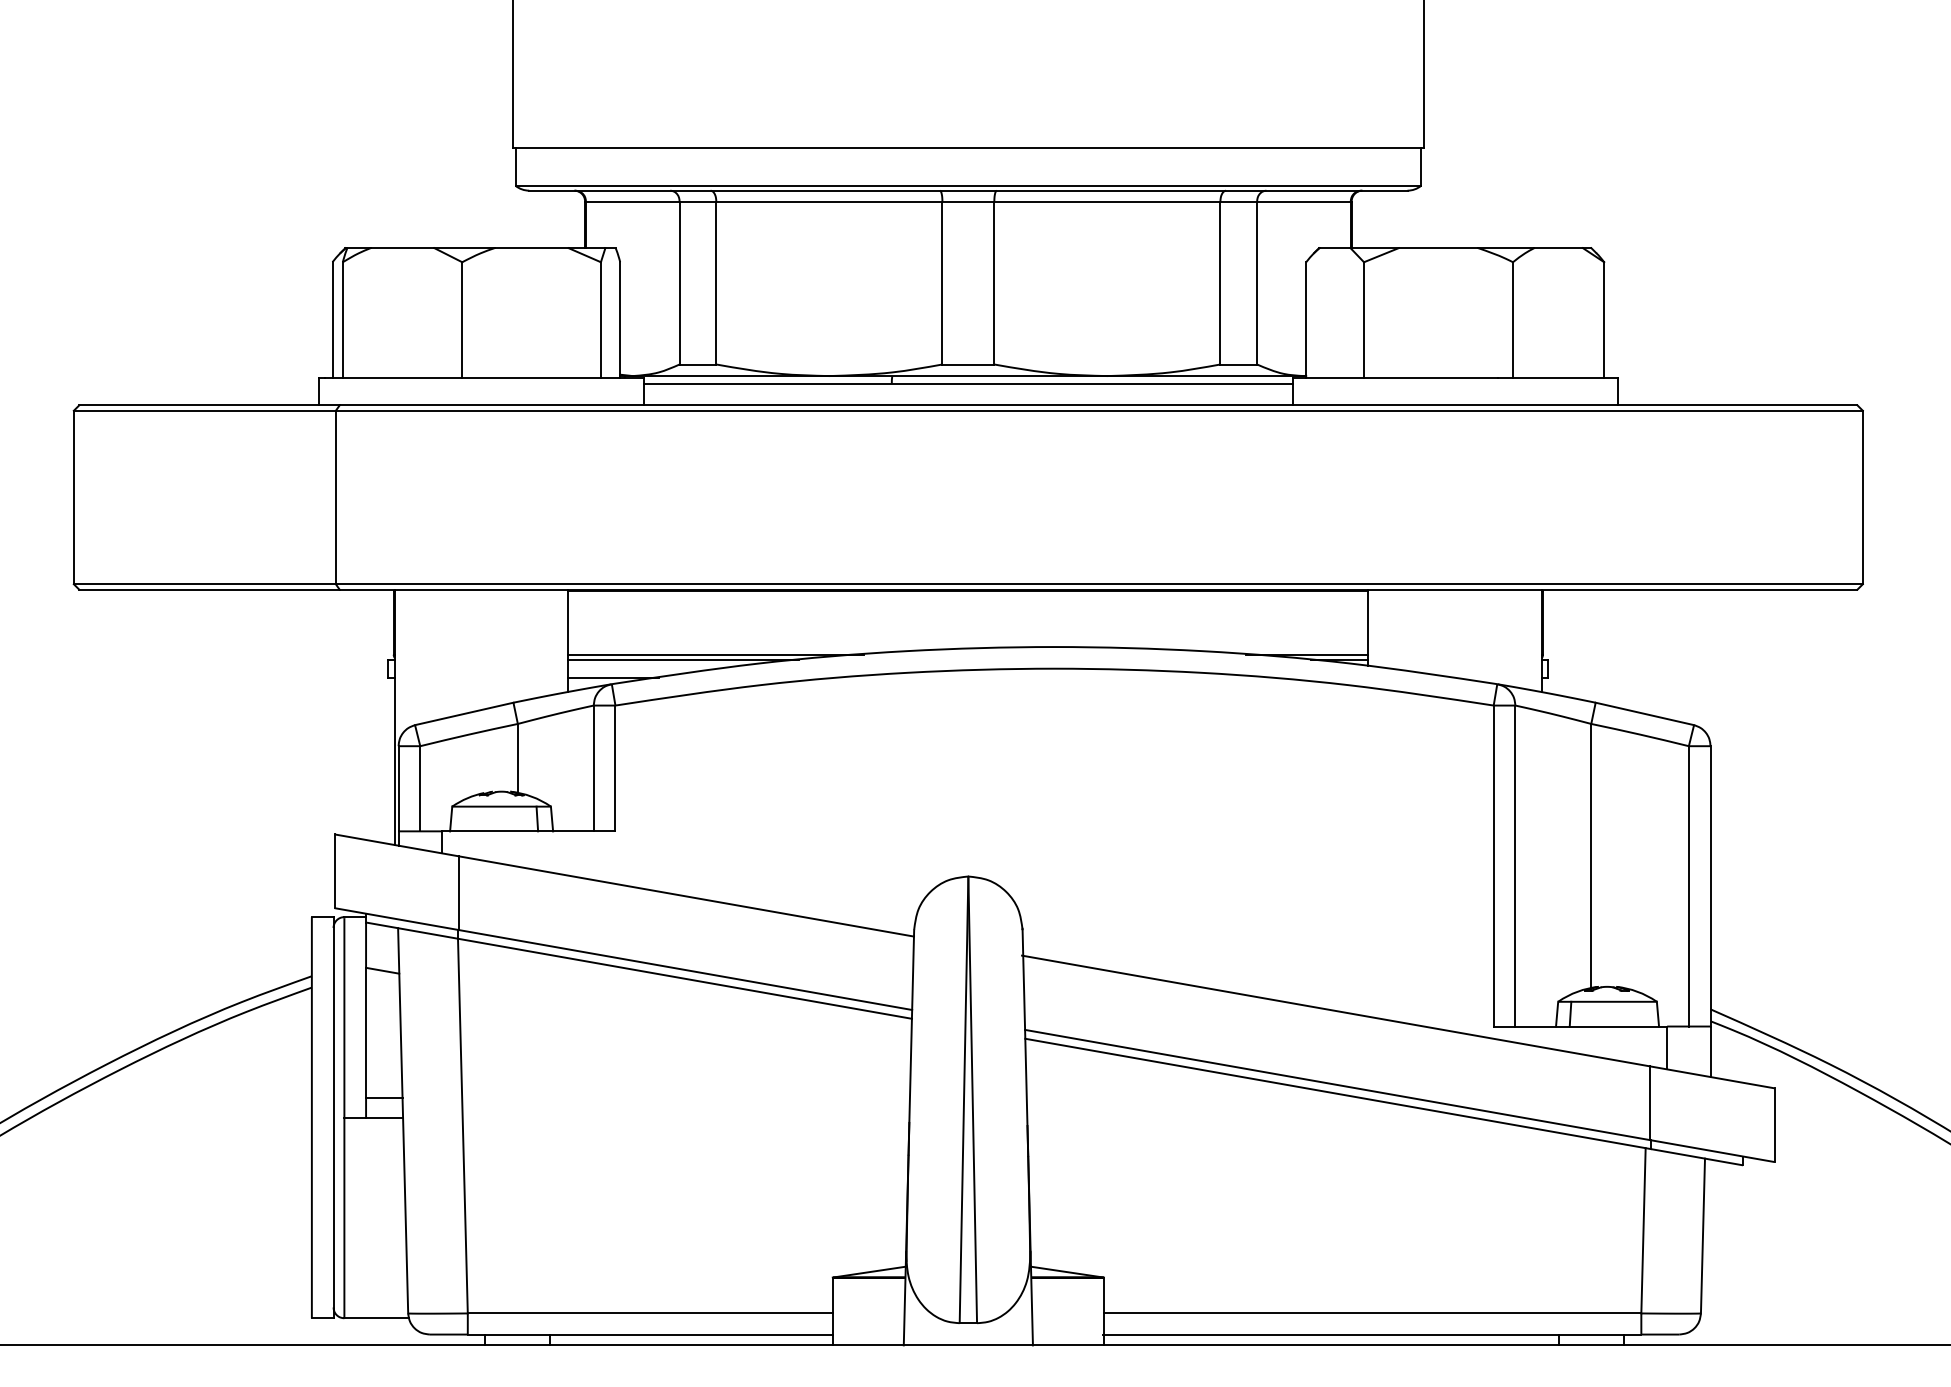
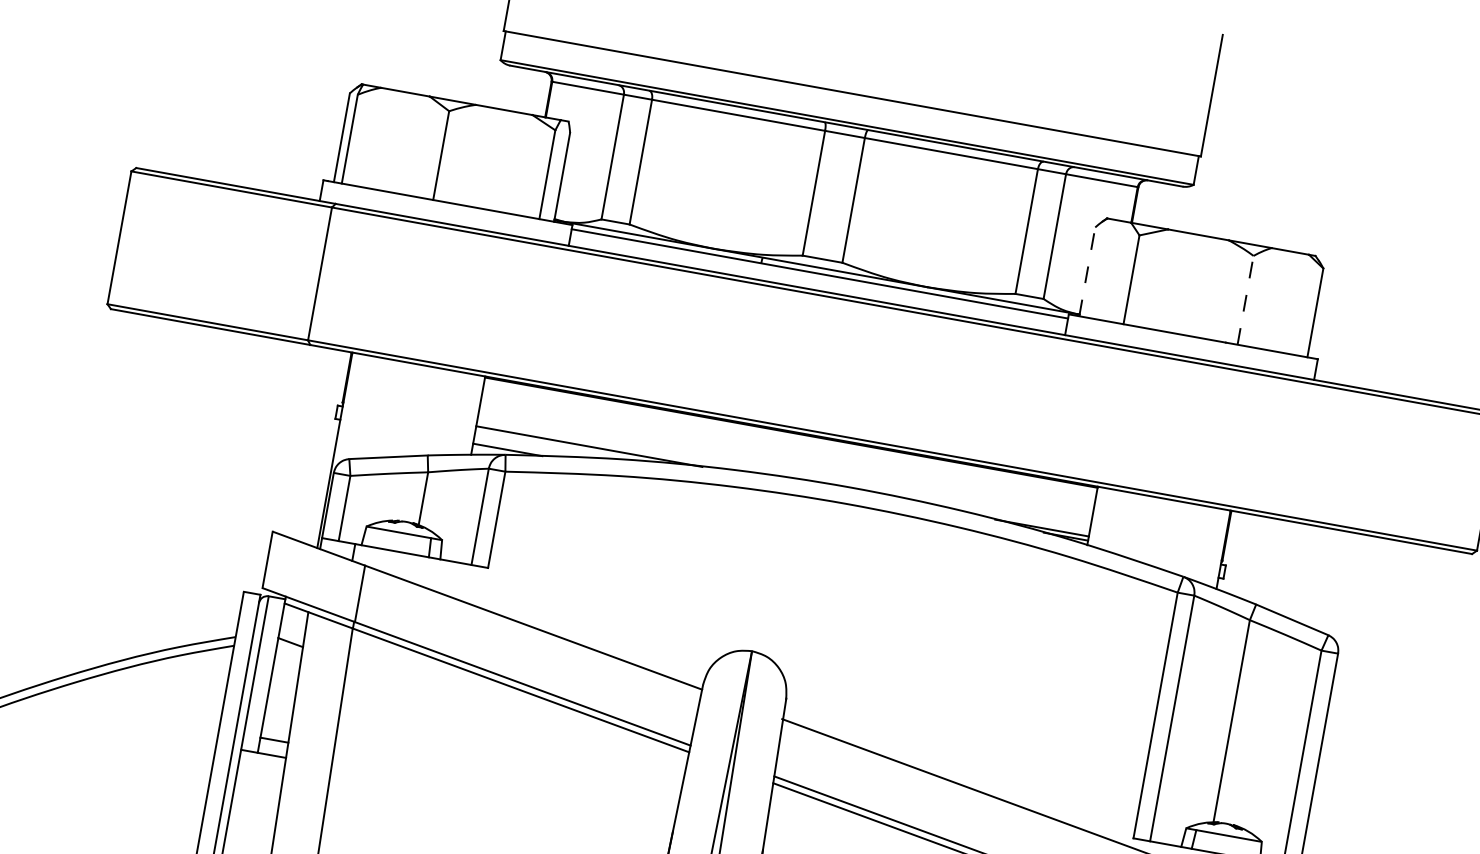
line: (1306, 319) -> (1087, 271), solid -> dashed
line: (1513, 319) -> (1246, 299), solid -> dashed
line: (683, 660) -> (563, 446), removed

